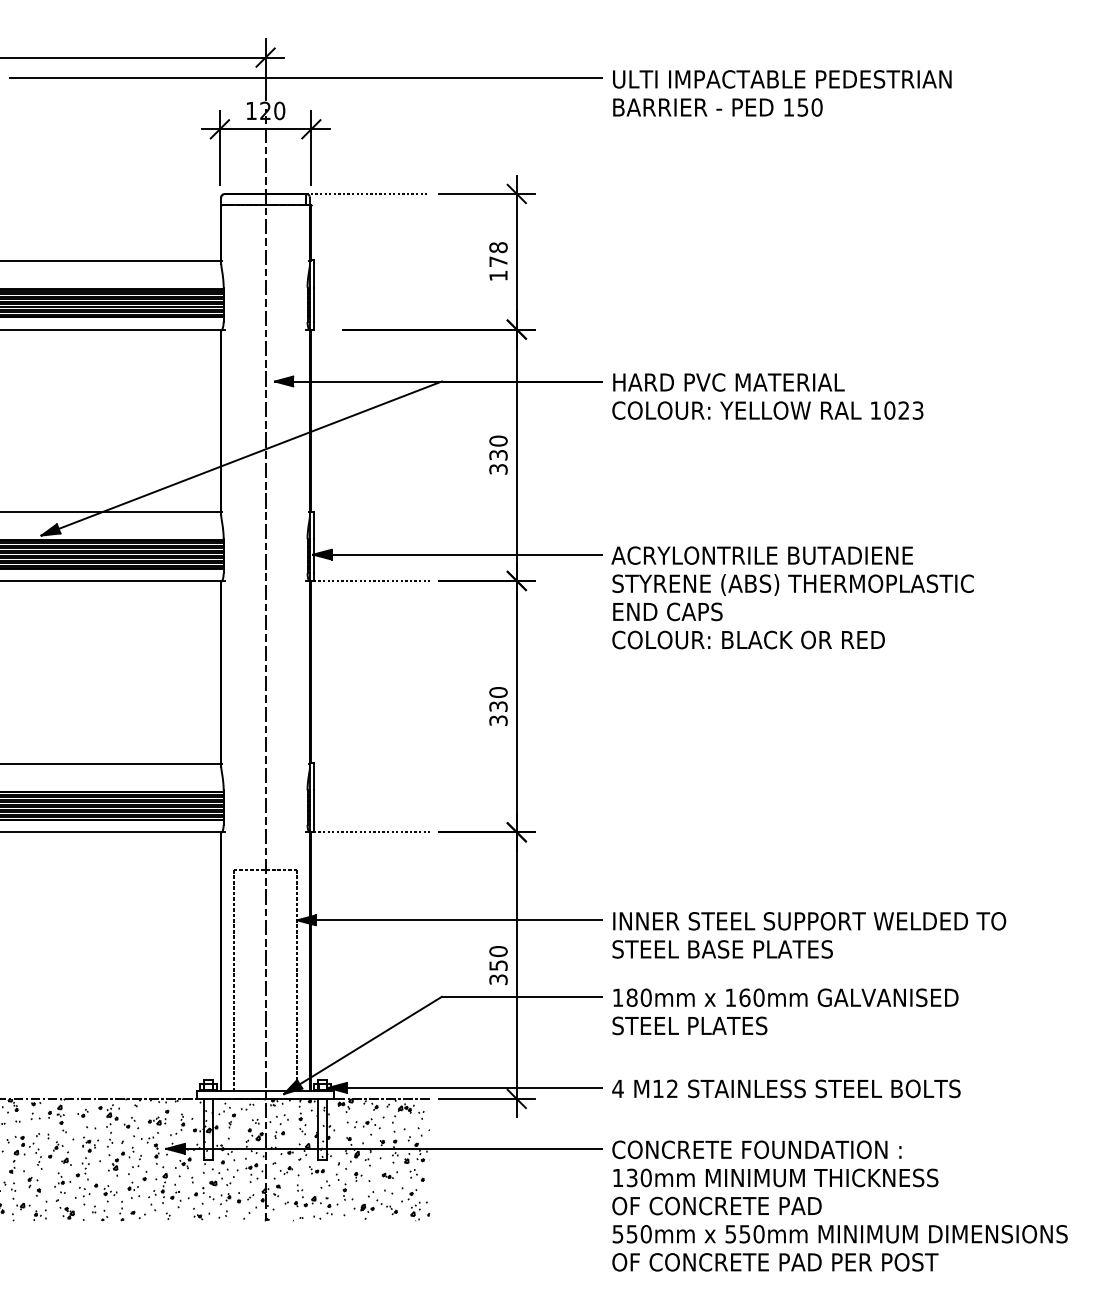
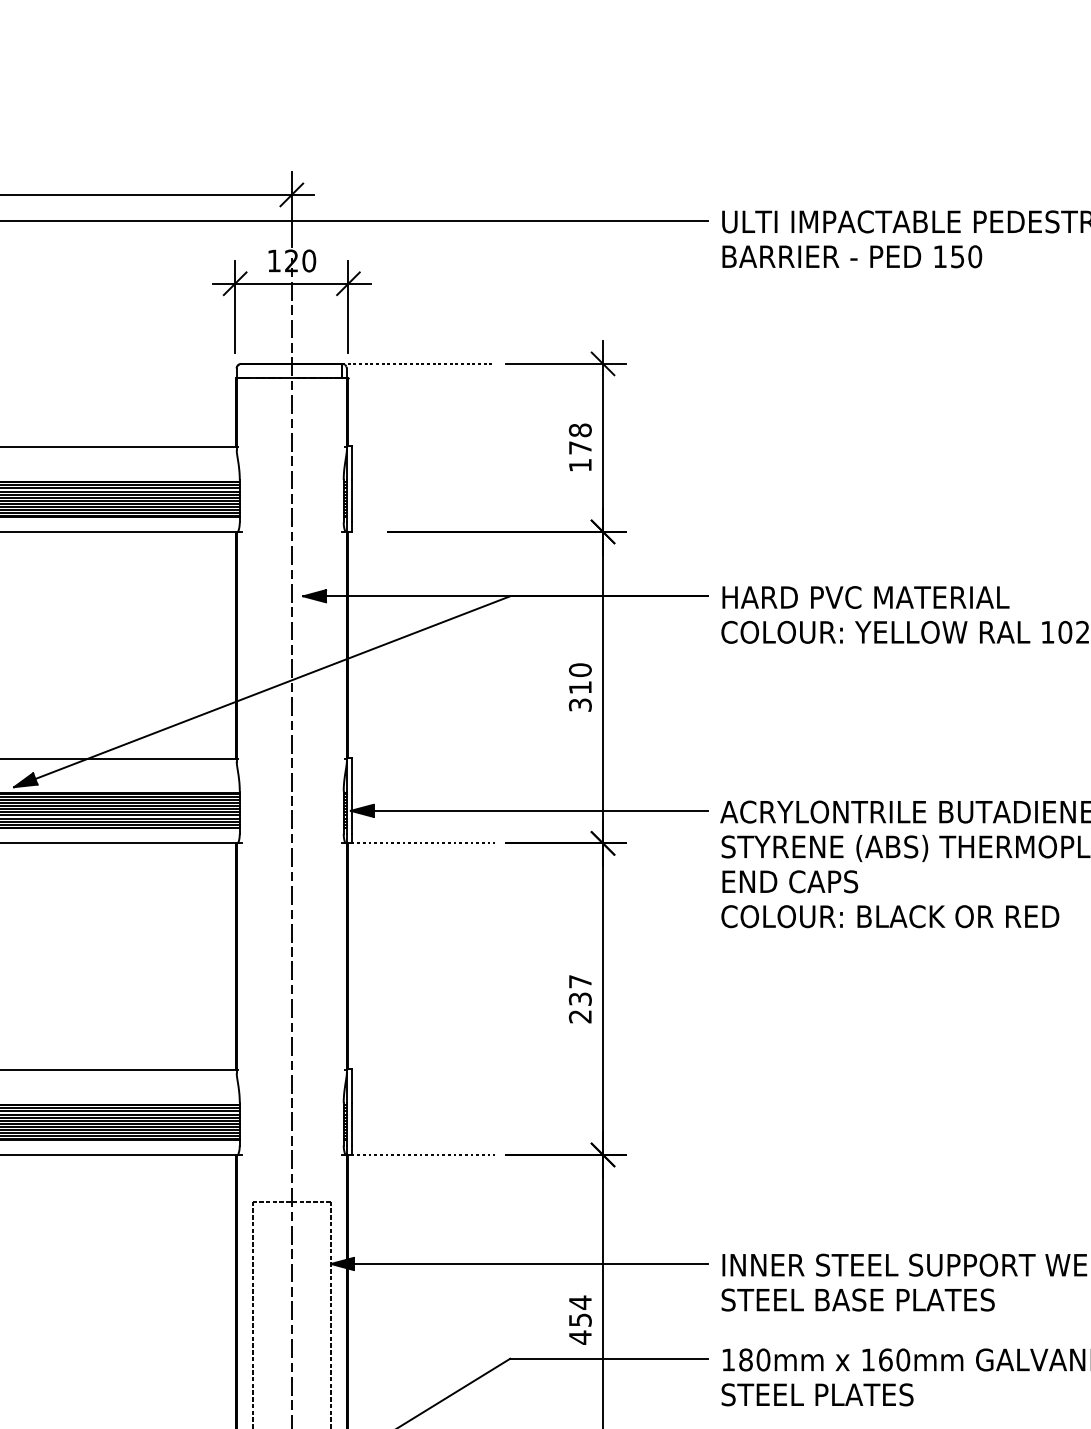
text: (498, 455) -> (580, 687), 330 -> 310
text: (498, 706) -> (580, 999), 330 -> 237
text: (498, 965) -> (580, 1319), 350 -> 454

